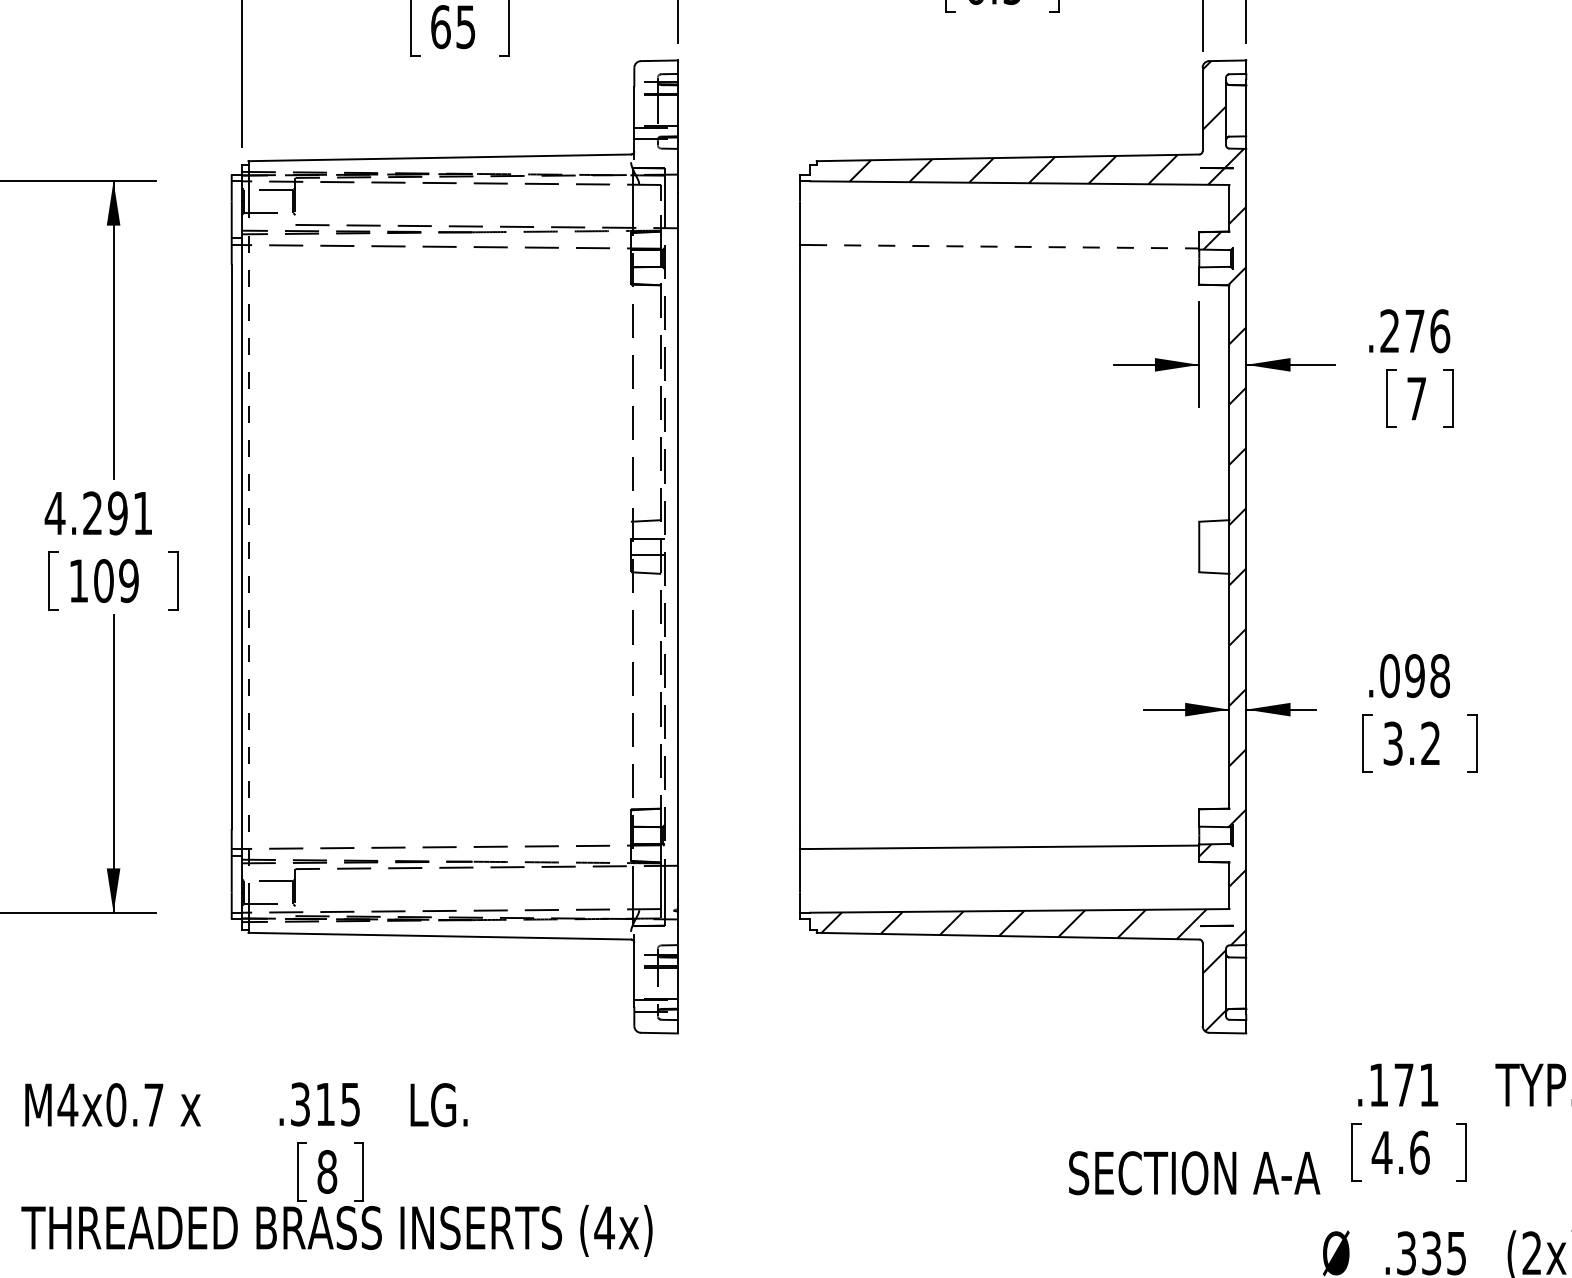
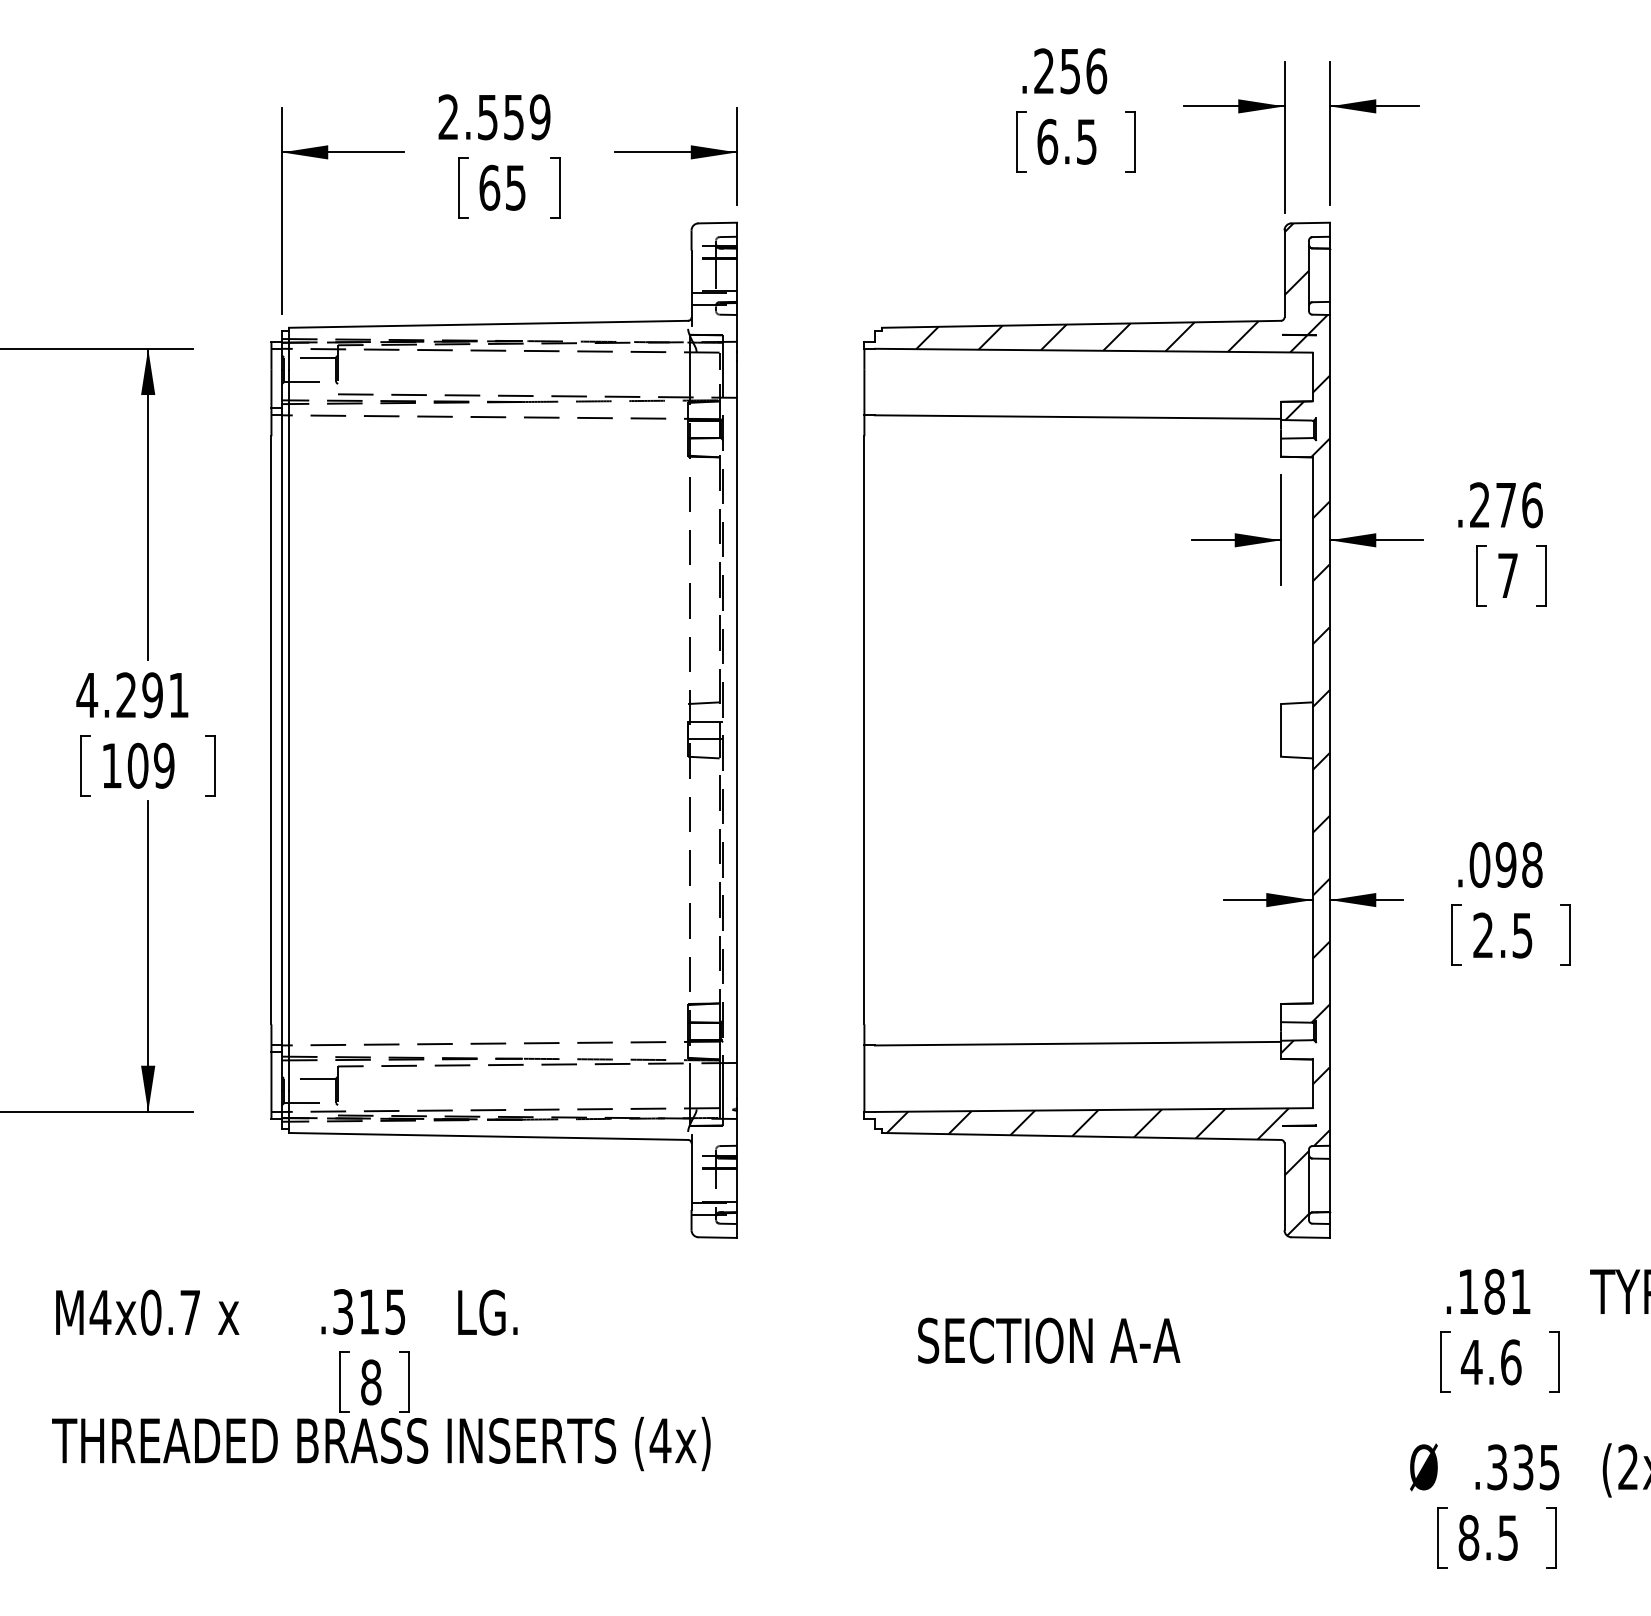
line: (1005, 247) -> (1078, 417), dashed -> solid
line: (248, 547) -> (288, 730), dashed -> solid
text: (1411, 743) -> (1502, 935), 3.2 -> 2.5
text: (1403, 1084) -> (1494, 1291), .171 -> .181
text: (1194, 1172) -> (1049, 1340), moved

